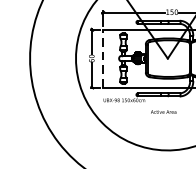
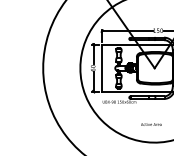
line: (103, 57) -> (102, 67), dashed -> solid
text: (163, 111) -> (151, 124), moved

